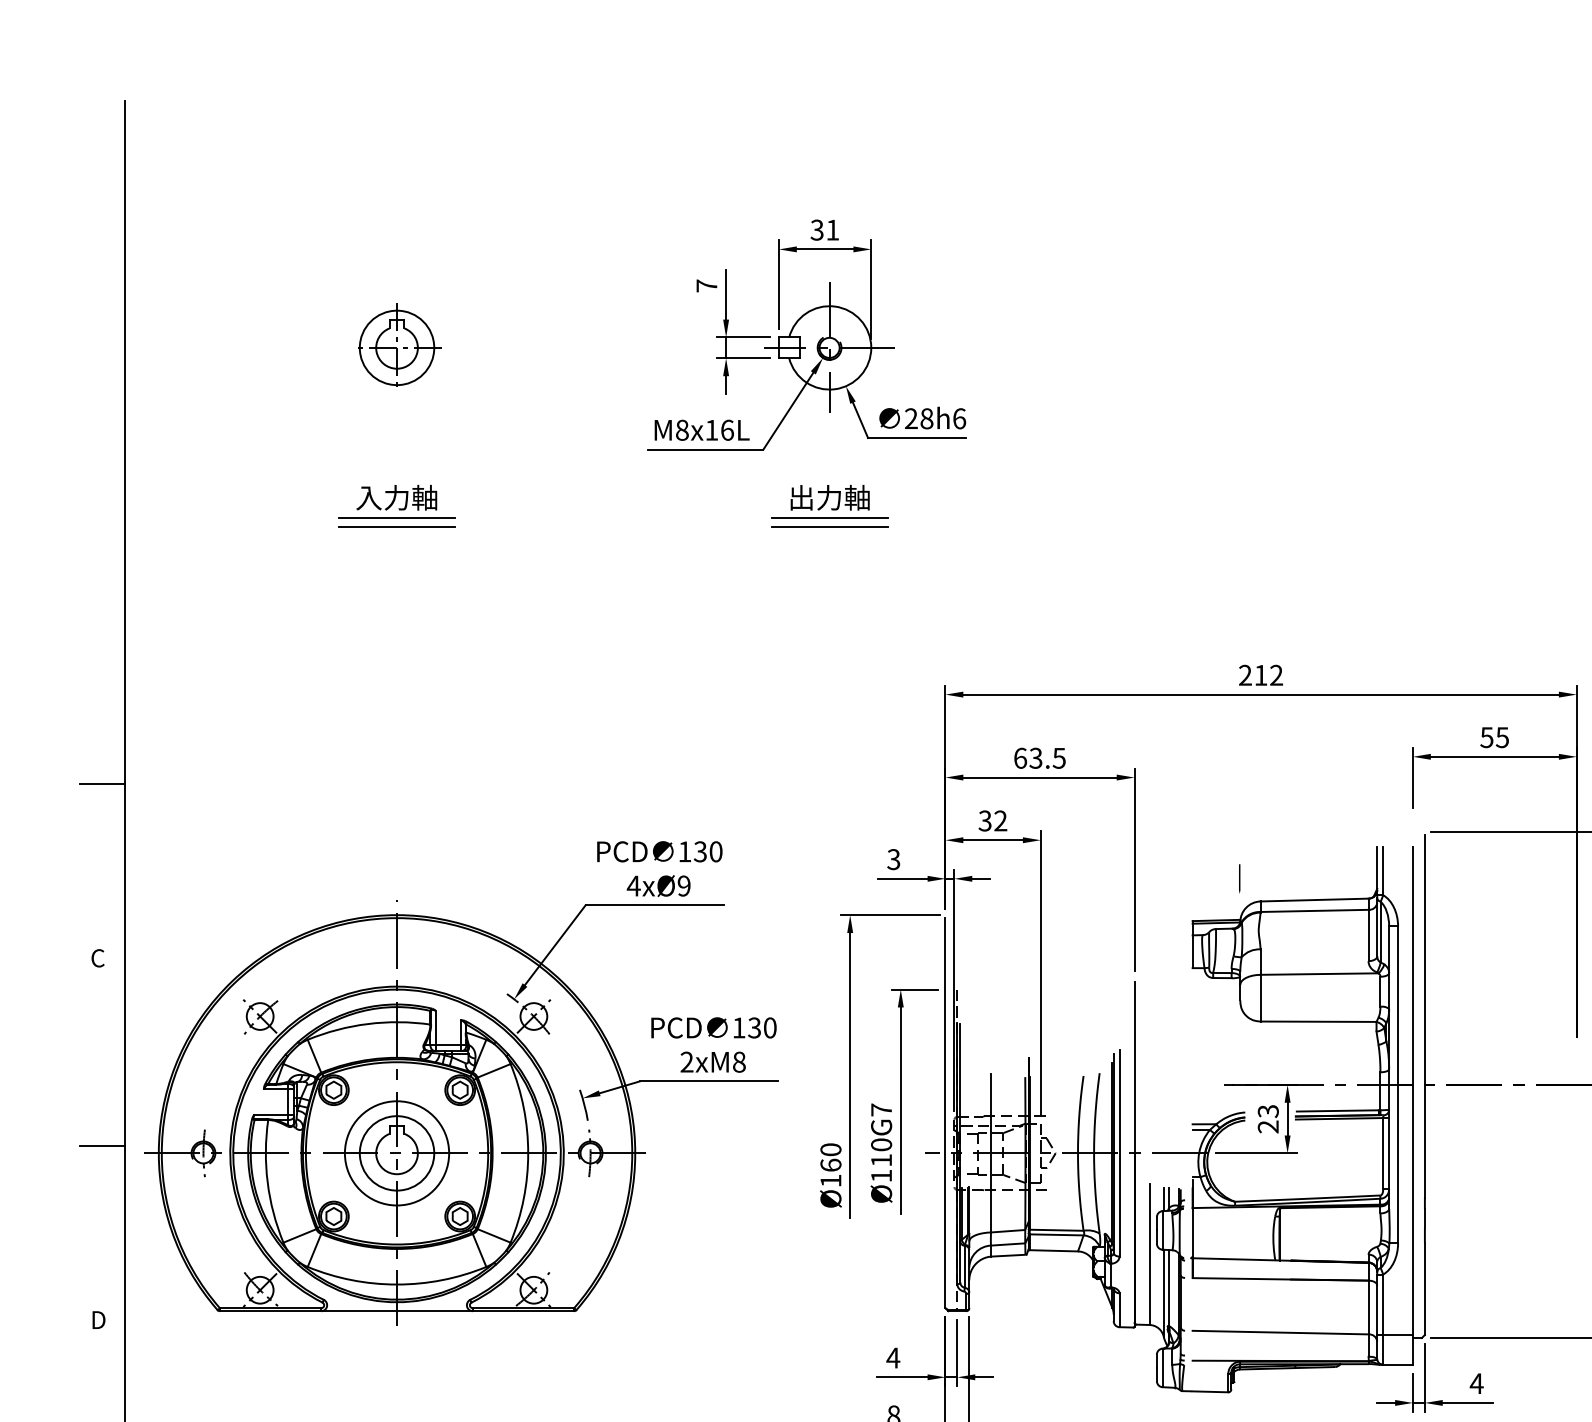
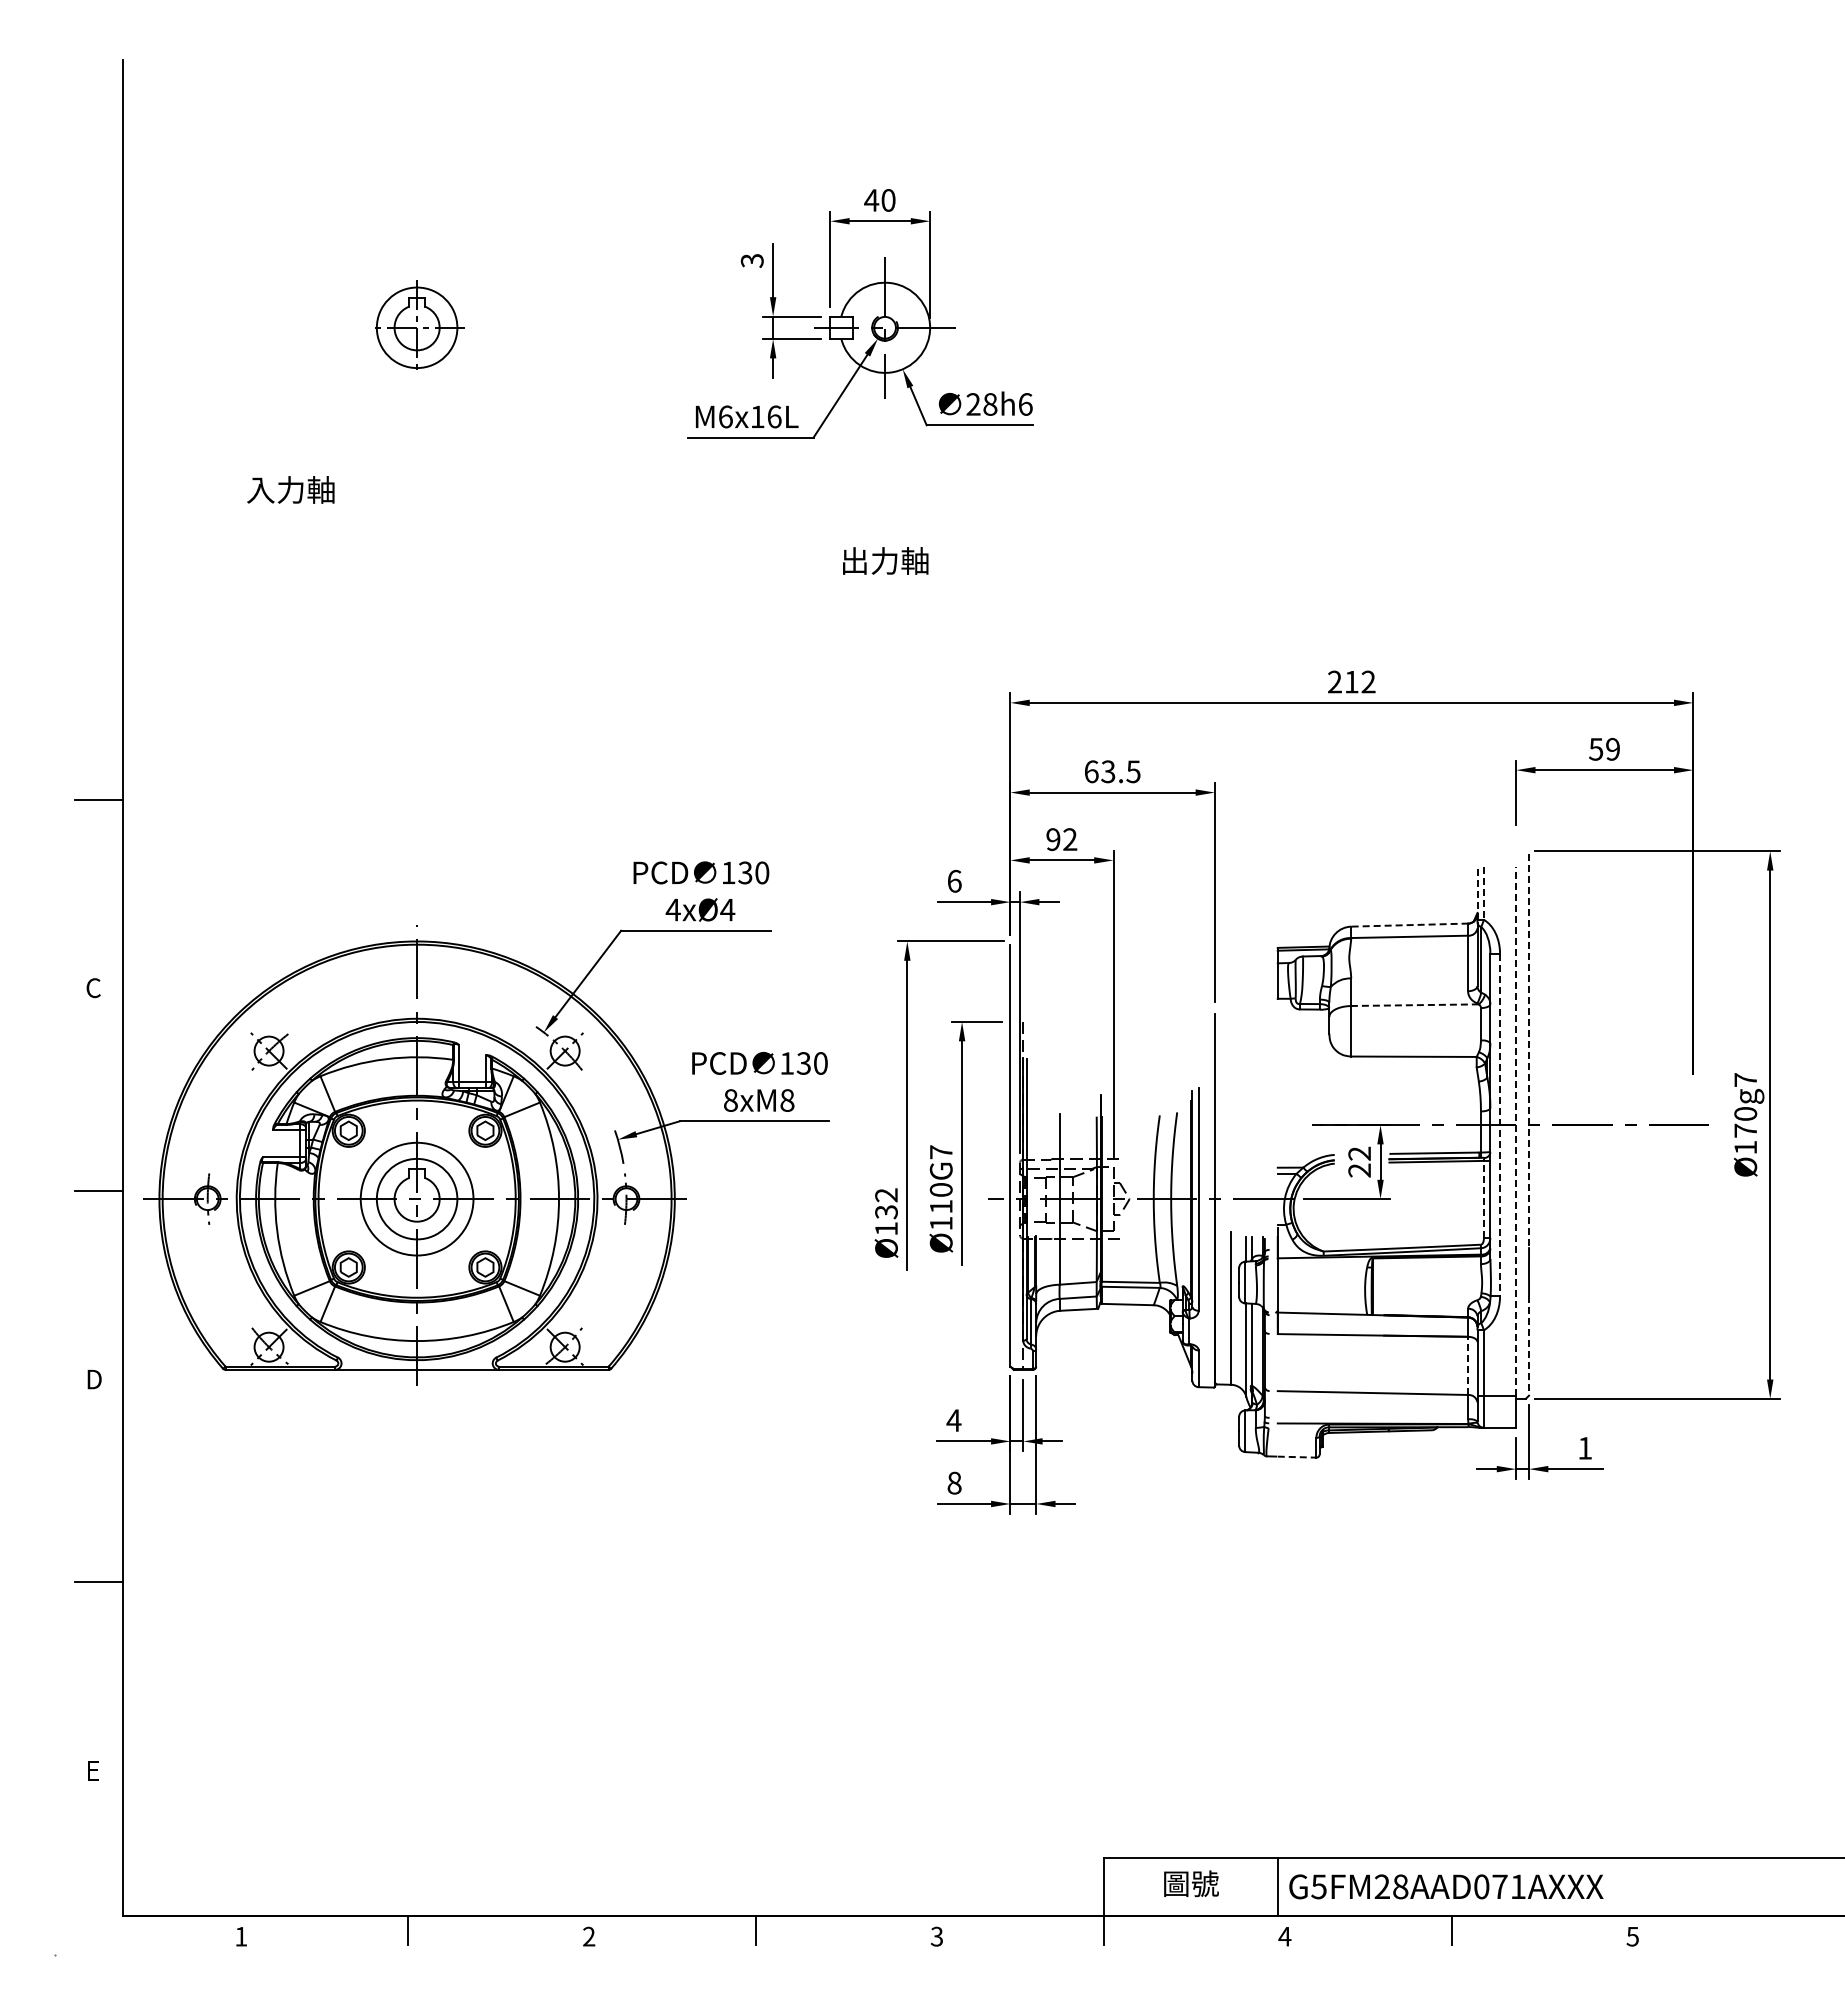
text: (824, 230) -> (879, 200), 31 -> 40
text: (706, 285) -> (751, 260), 7 -> 3
text: (682, 429) -> (725, 416), M8x16L -> M6x16L
text: (396, 497) -> (290, 489), moved
text: (830, 497) -> (885, 560), moved
line: (396, 518) -> (416, 512), removed
line: (829, 518) -> (884, 512), removed
line: (396, 526) -> (416, 521), removed
line: (829, 526) -> (884, 521), removed
text: (1502, 737) -> (1612, 749), 55 -> 59
text: (985, 820) -> (1053, 839), 32 -> 92
text: (893, 858) -> (954, 880), 3 -> 6
line: (1377, 870) -> (1477, 893), solid -> dashed
line: (1382, 871) -> (1483, 894), solid -> dashed
line: (1239, 878) -> (1328, 901), removed
text: (683, 885) -> (727, 909), 4xØ9 -> 4xØ4
line: (1314, 900) -> (1409, 925), solid -> dashed
line: (1319, 974) -> (1415, 1005), solid -> dashed
line: (1425, 1016) -> (1529, 1051), solid -> dashed
text: (686, 1062) -> (730, 1100), 2xM8 -> 8xM8
line: (1398, 1085) -> (1500, 1125), solid -> dashed
line: (1413, 1090) -> (1516, 1131), solid -> dashed
text: (1268, 1111) -> (1359, 1153), 23 -> 22
line: (1382, 1153) -> (1483, 1199), solid -> dashed
text: (830, 1157) -> (886, 1203), Ø160 -> Ø132
line: (1425, 1288) -> (1529, 1345), solid -> dashed
line: (1368, 1307) -> (1468, 1365), solid -> dashed
text: (1476, 1383) -> (1584, 1448), 4 -> 1
line: (1210, 1392) -> (1297, 1457), solid -> dashed

